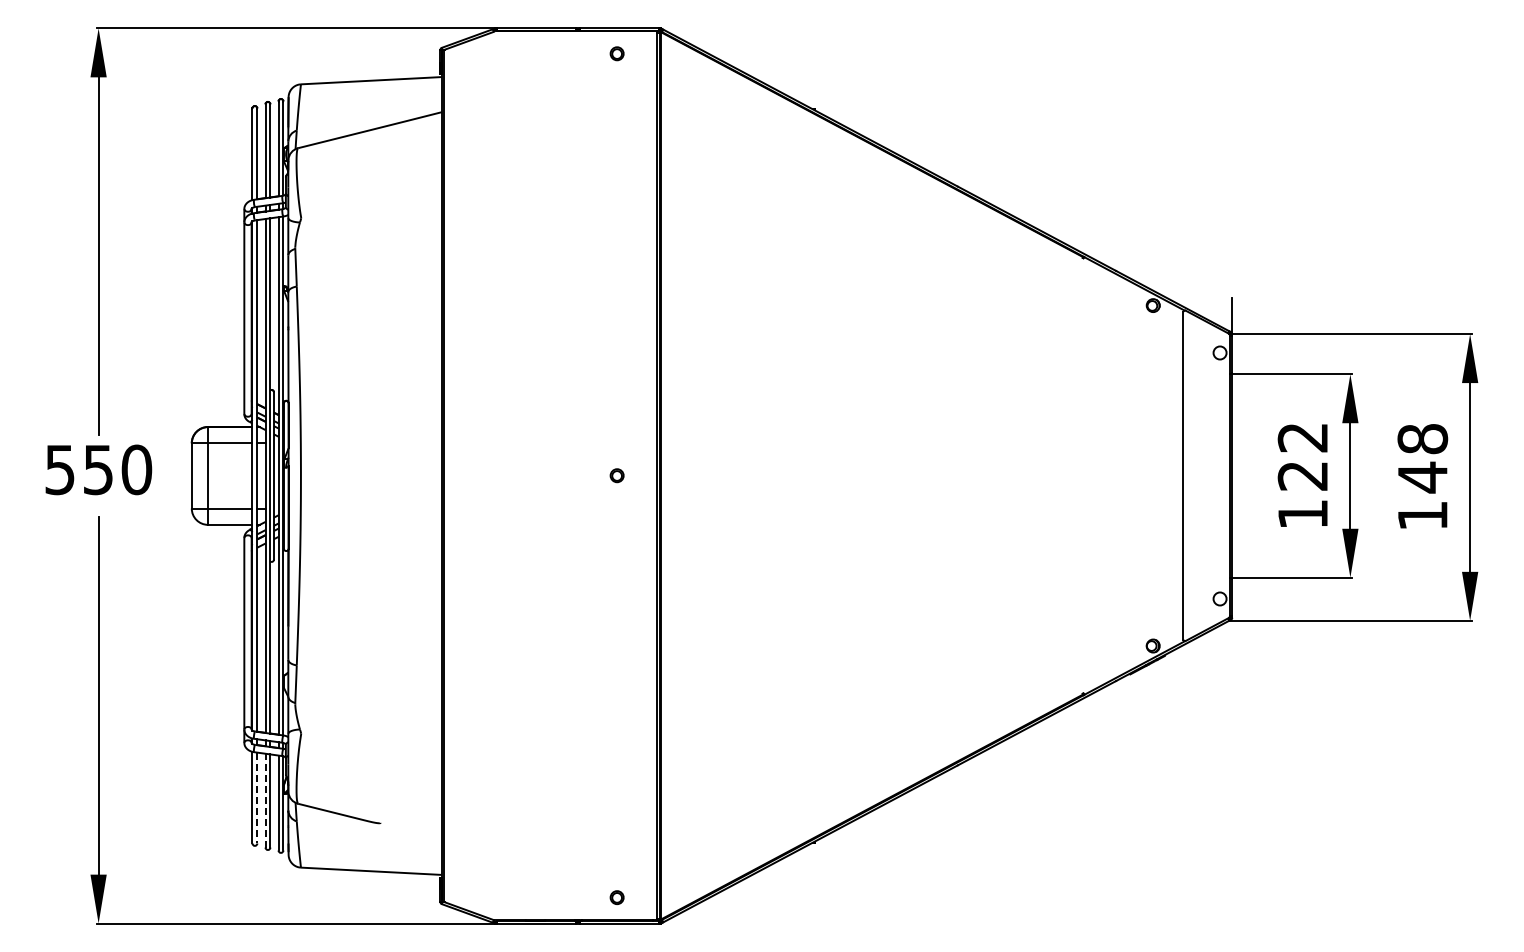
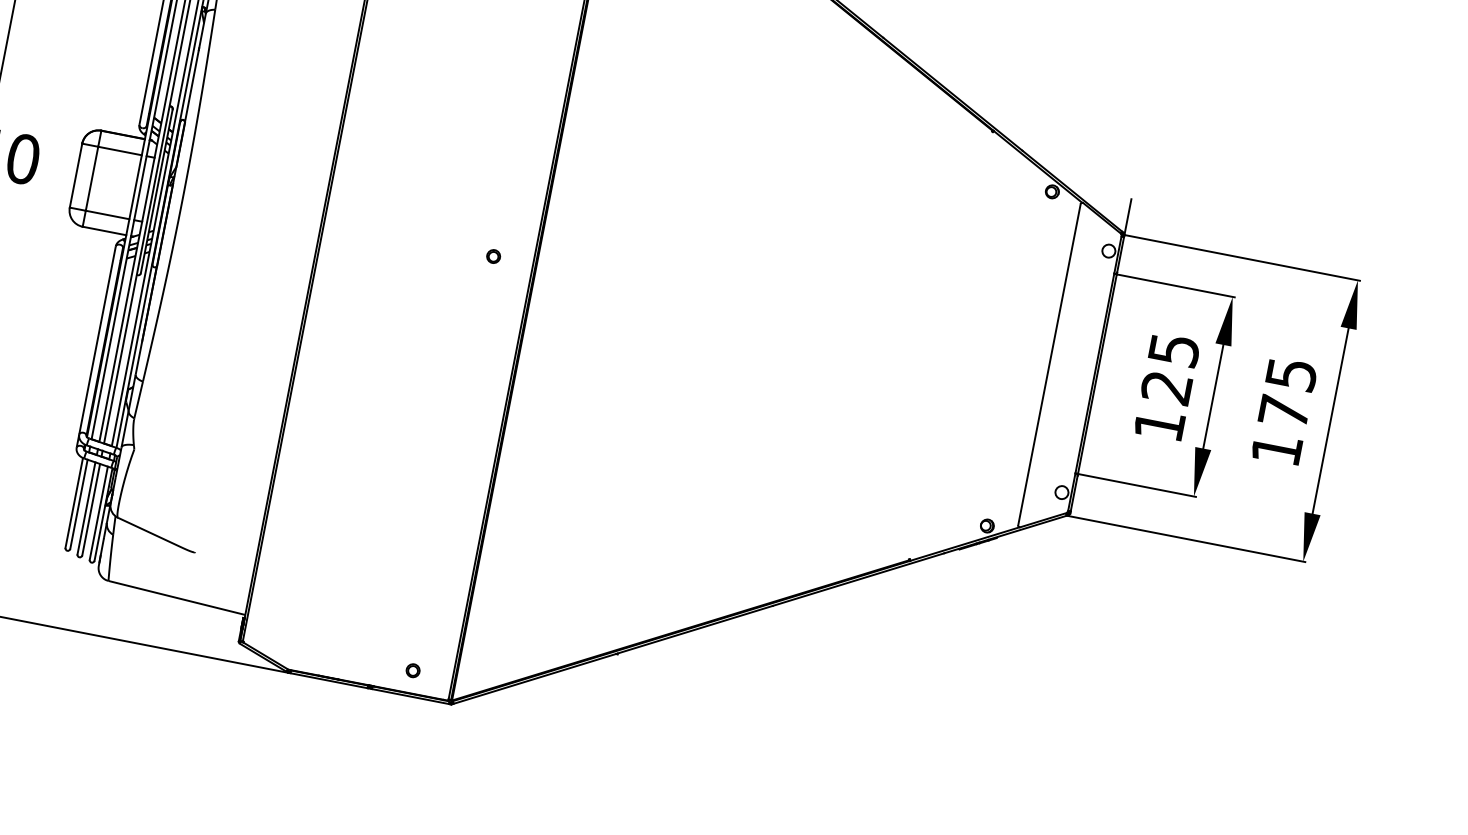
text: (1302, 437) -> (1173, 349), 122 -> 125
text: (1422, 458) -> (1287, 393), 148 -> 175
line: (257, 798) -> (79, 504), dashed -> solid
line: (265, 800) -> (86, 508), dashed -> solid

